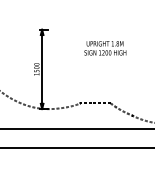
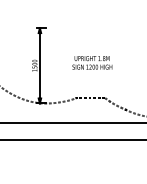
text: (105, 48) -> (92, 63), moved

